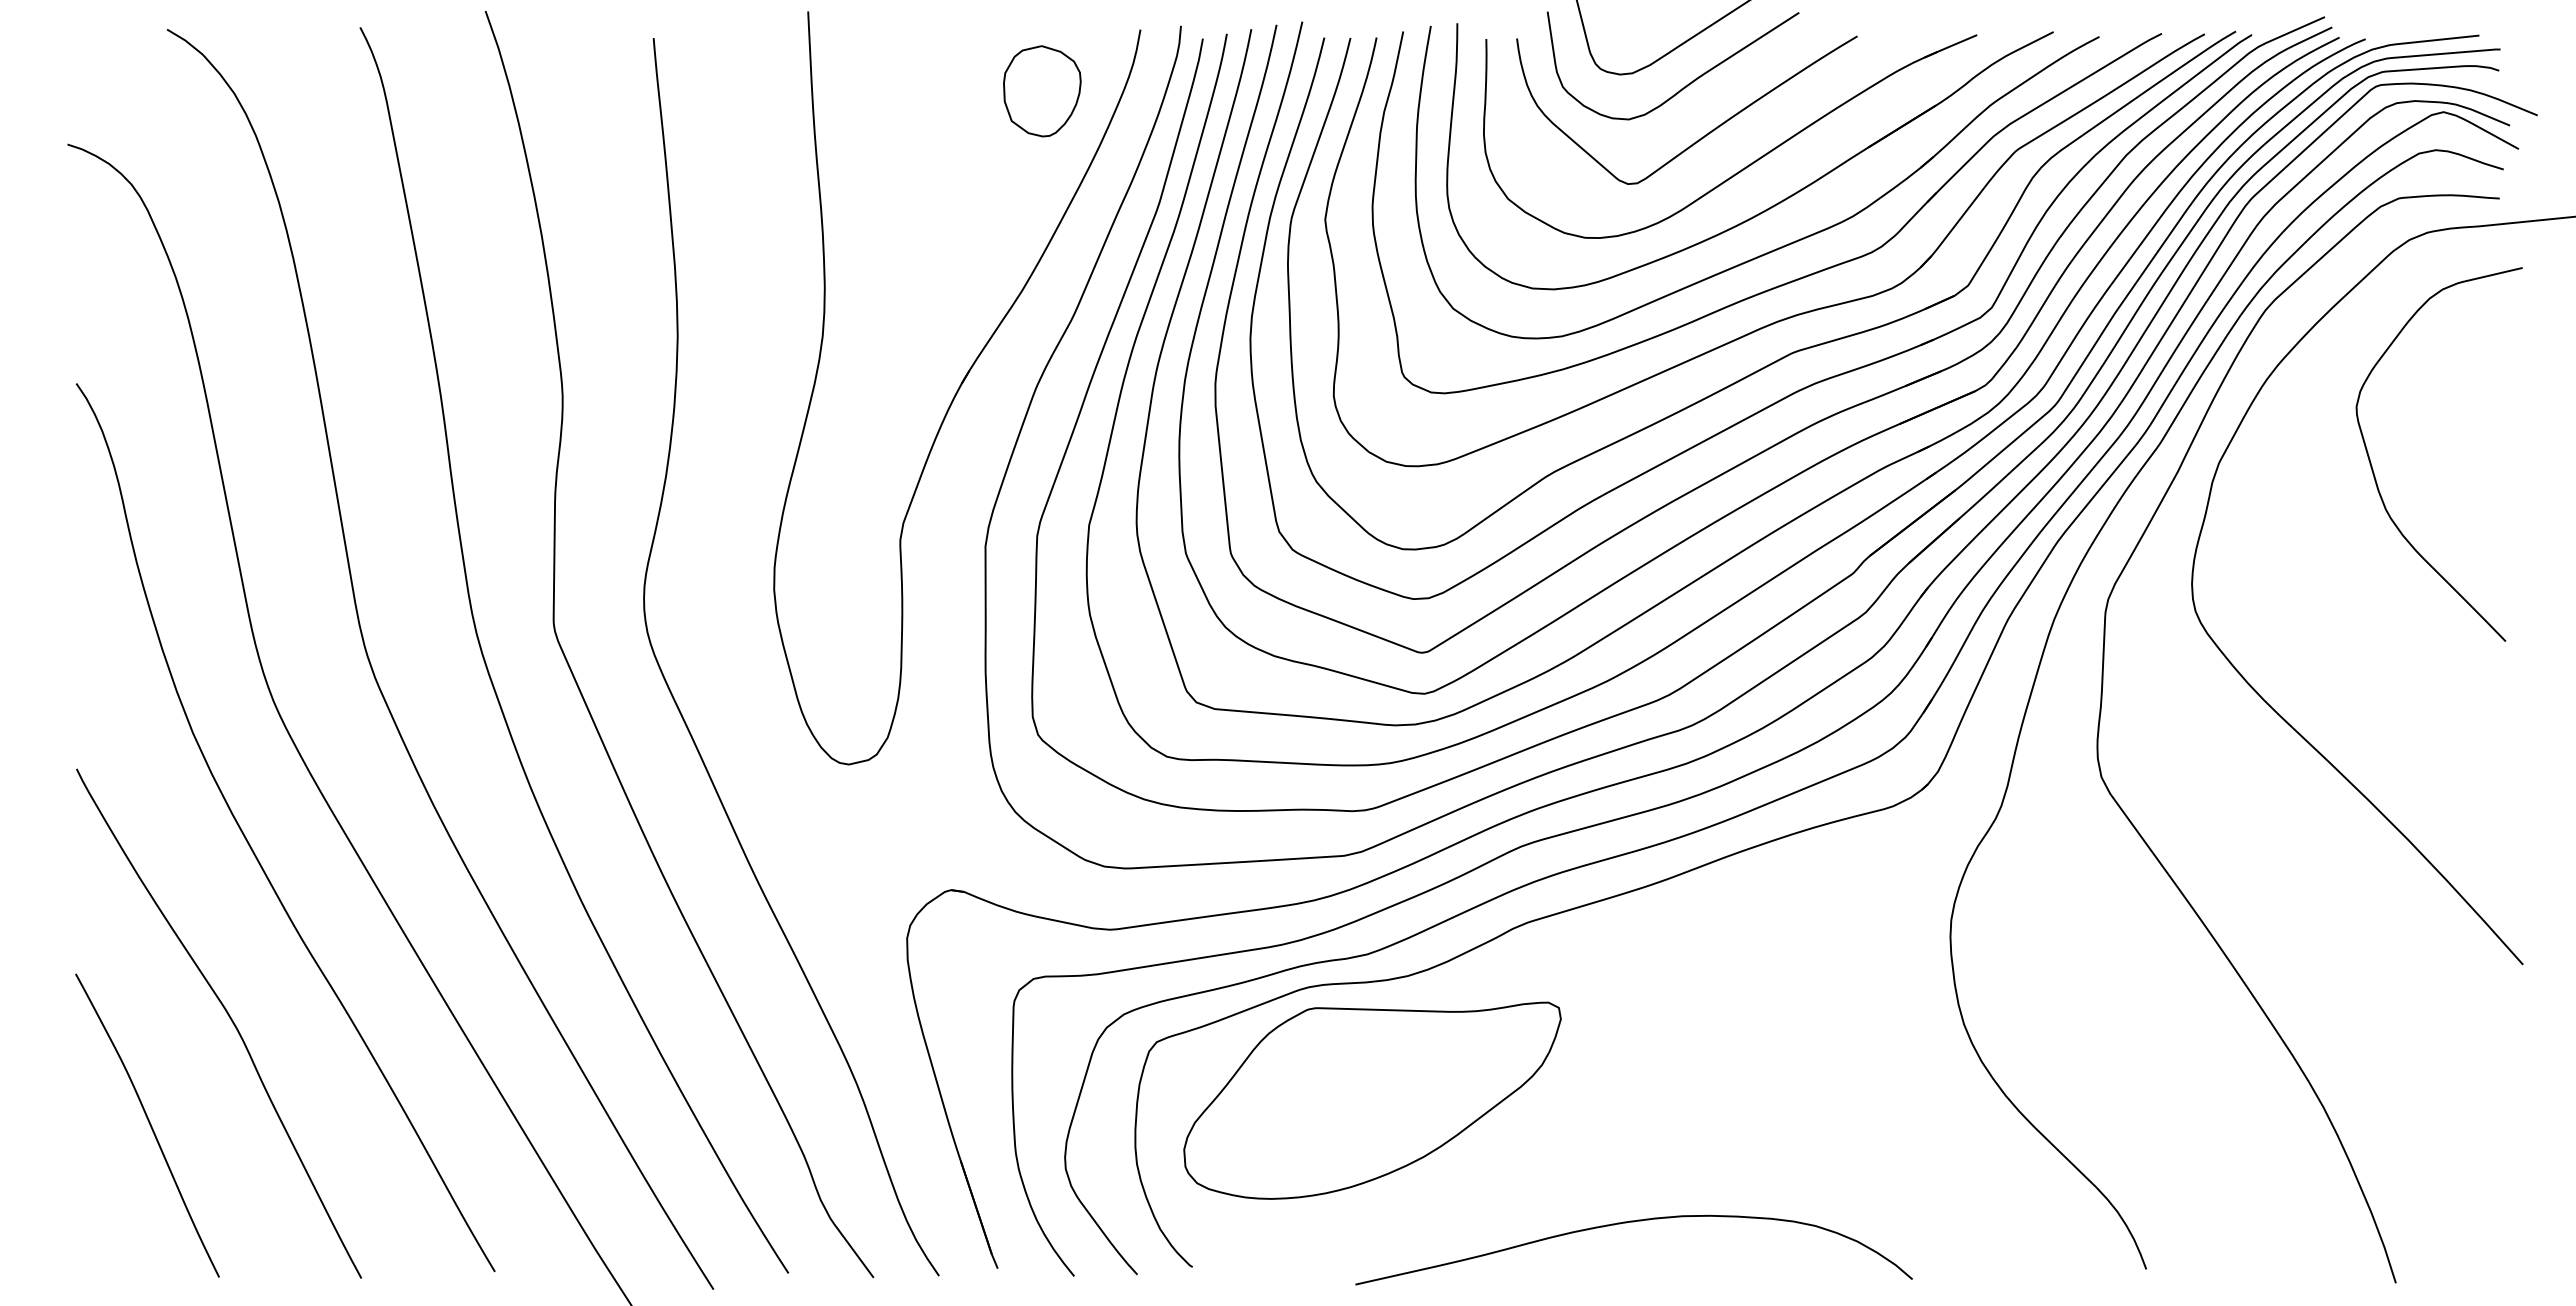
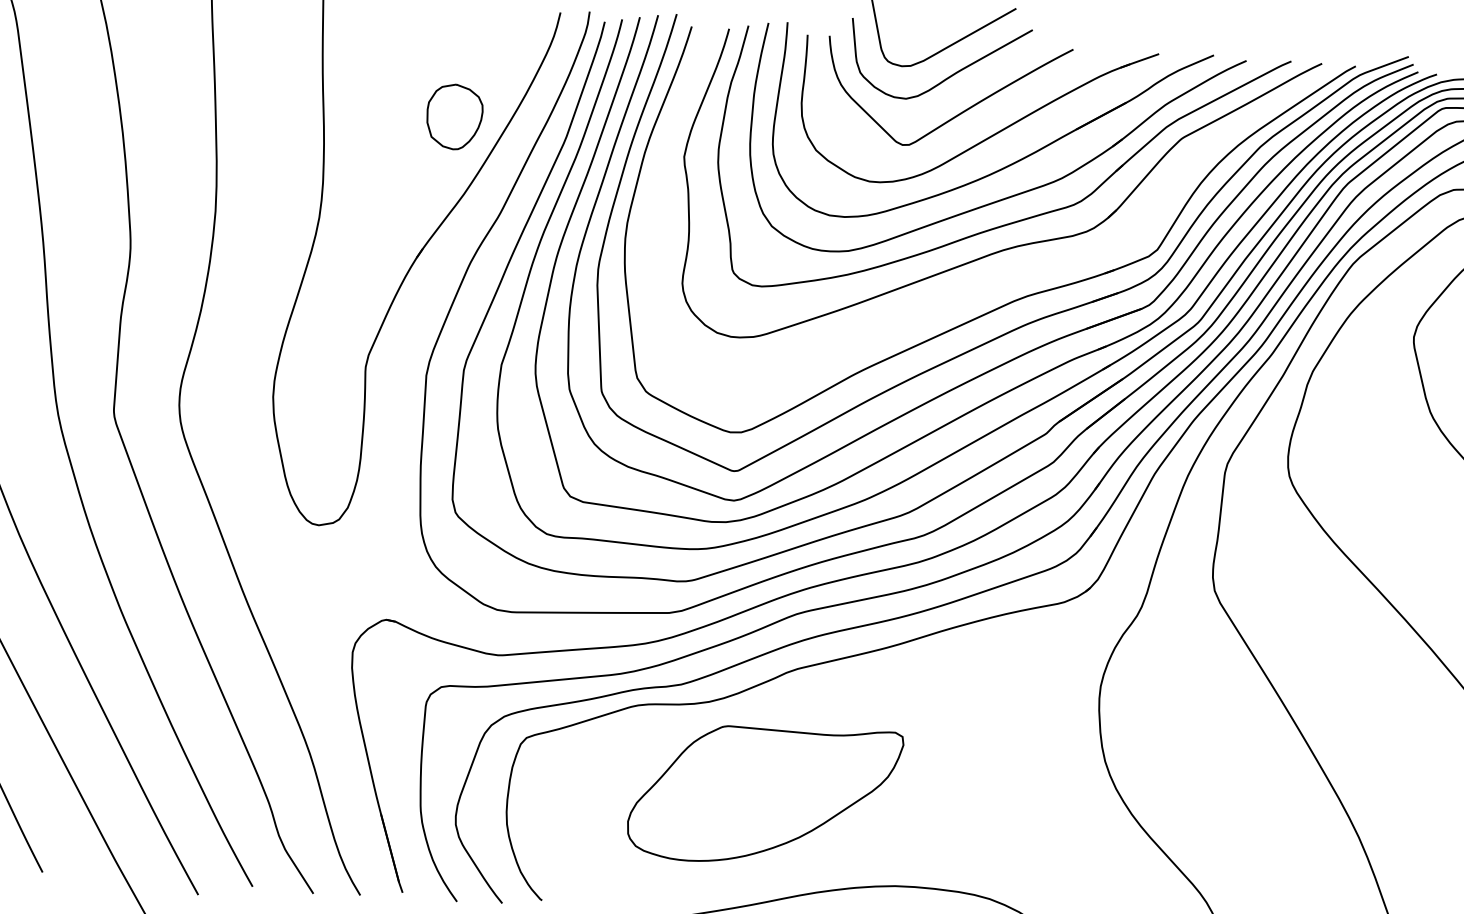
part: (1042, 91) -> (454, 117), moved
part: (1791, 352) -> (1011, 272), removed
part: (1372, 1100) -> (765, 794), moved

